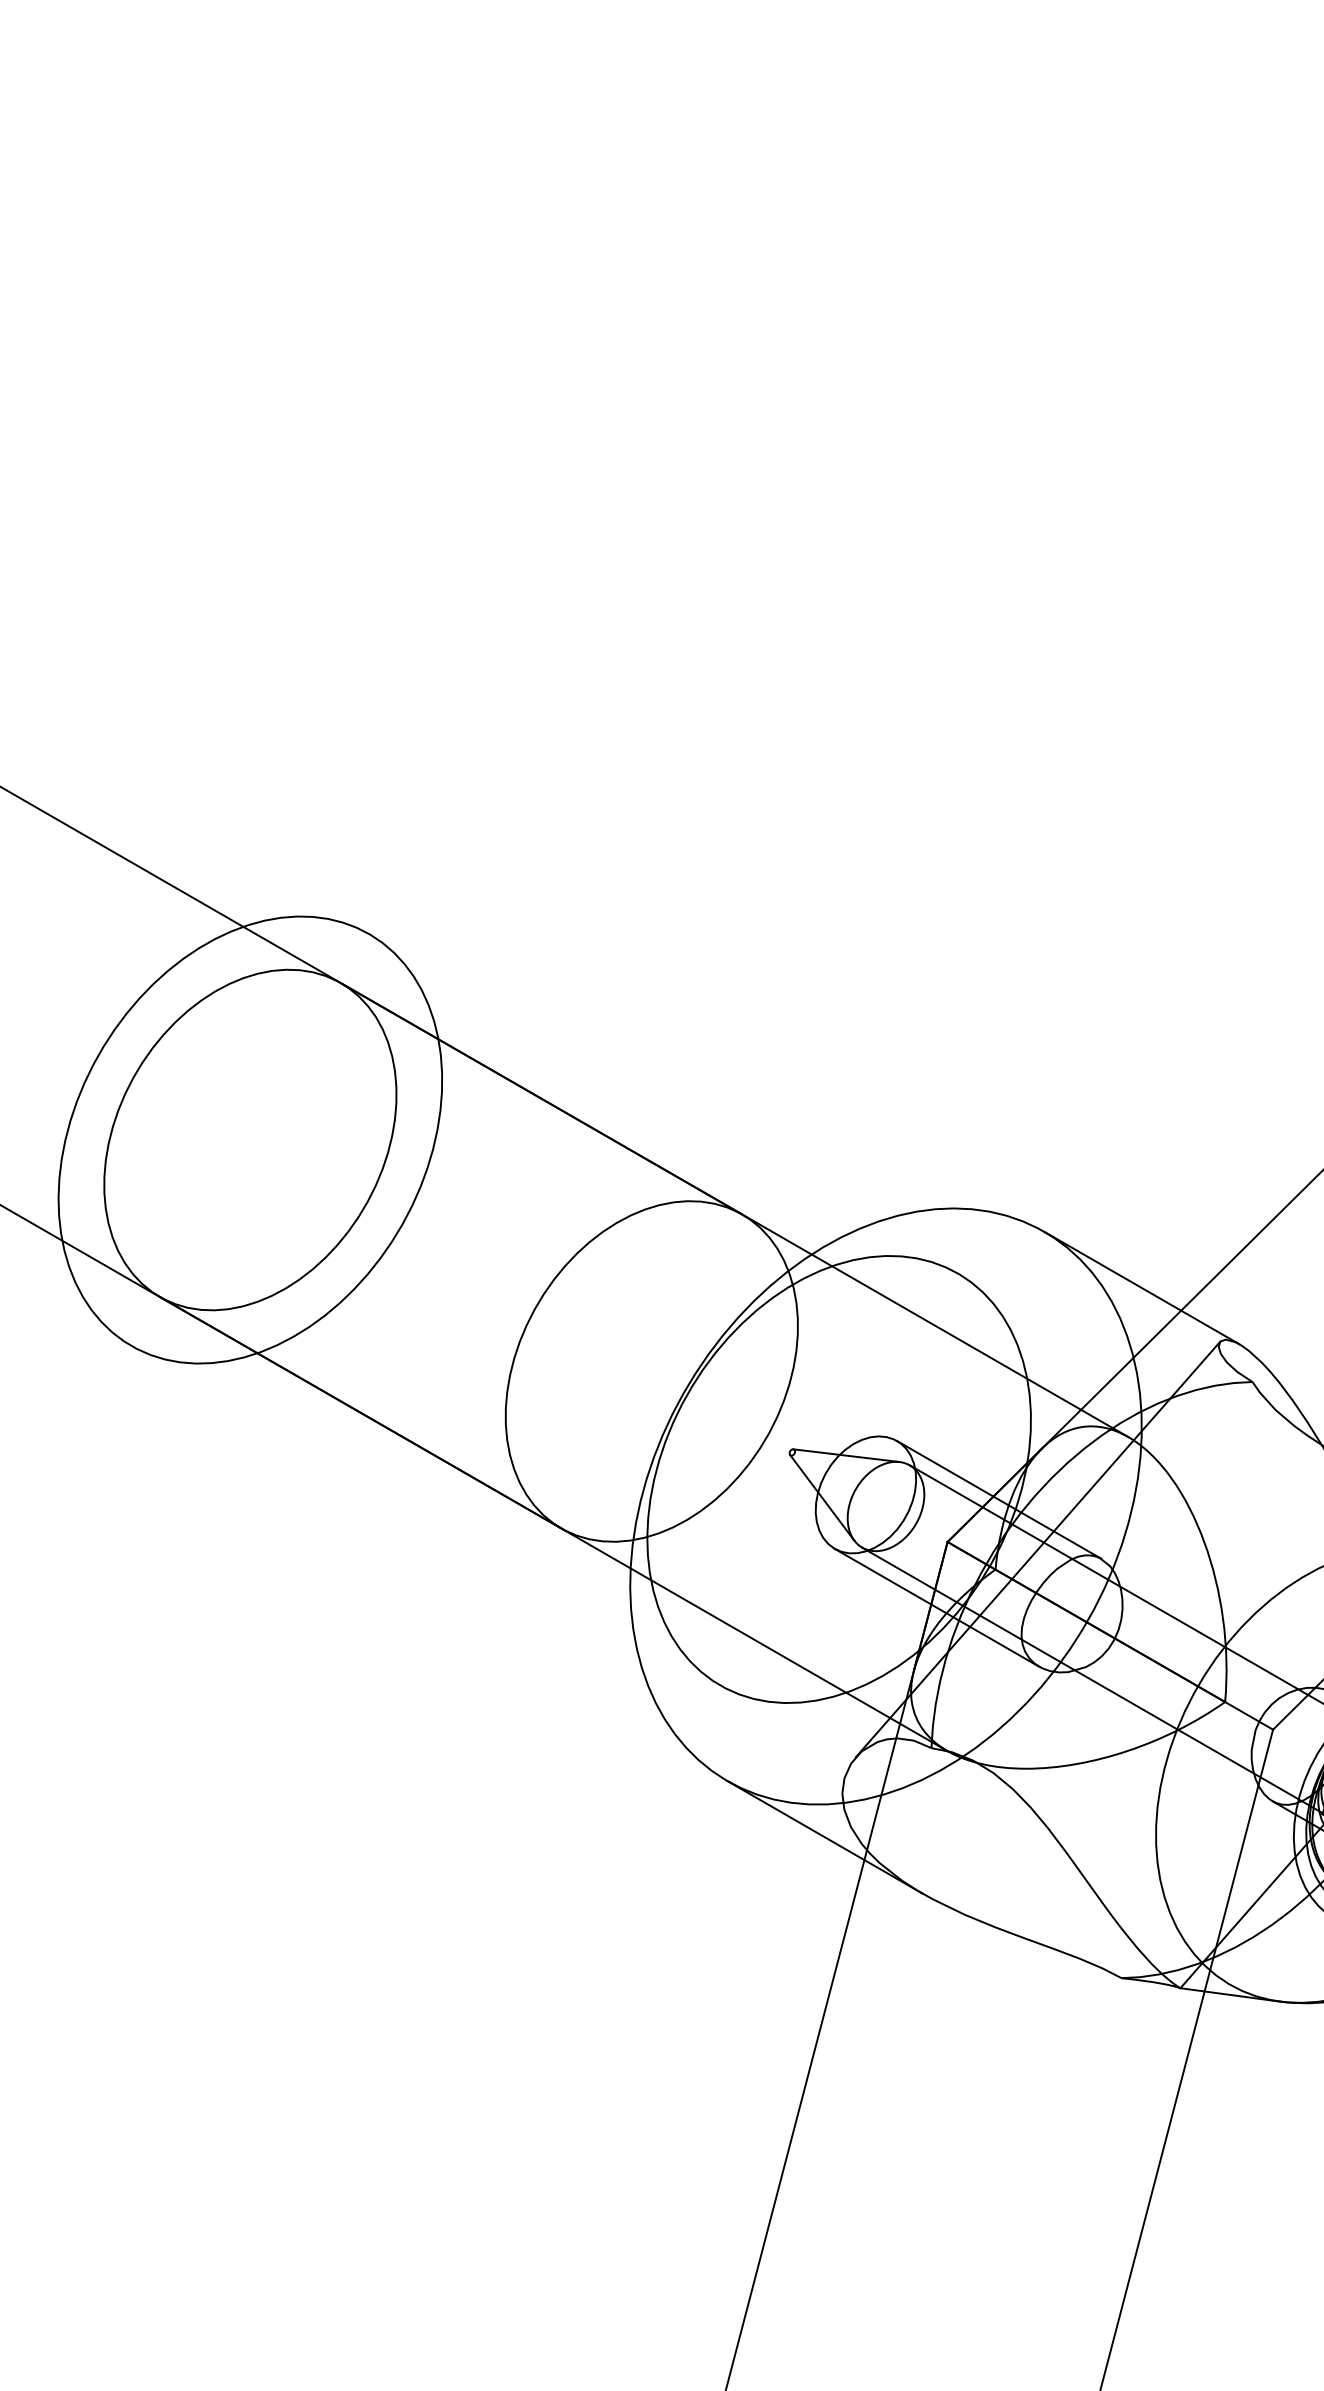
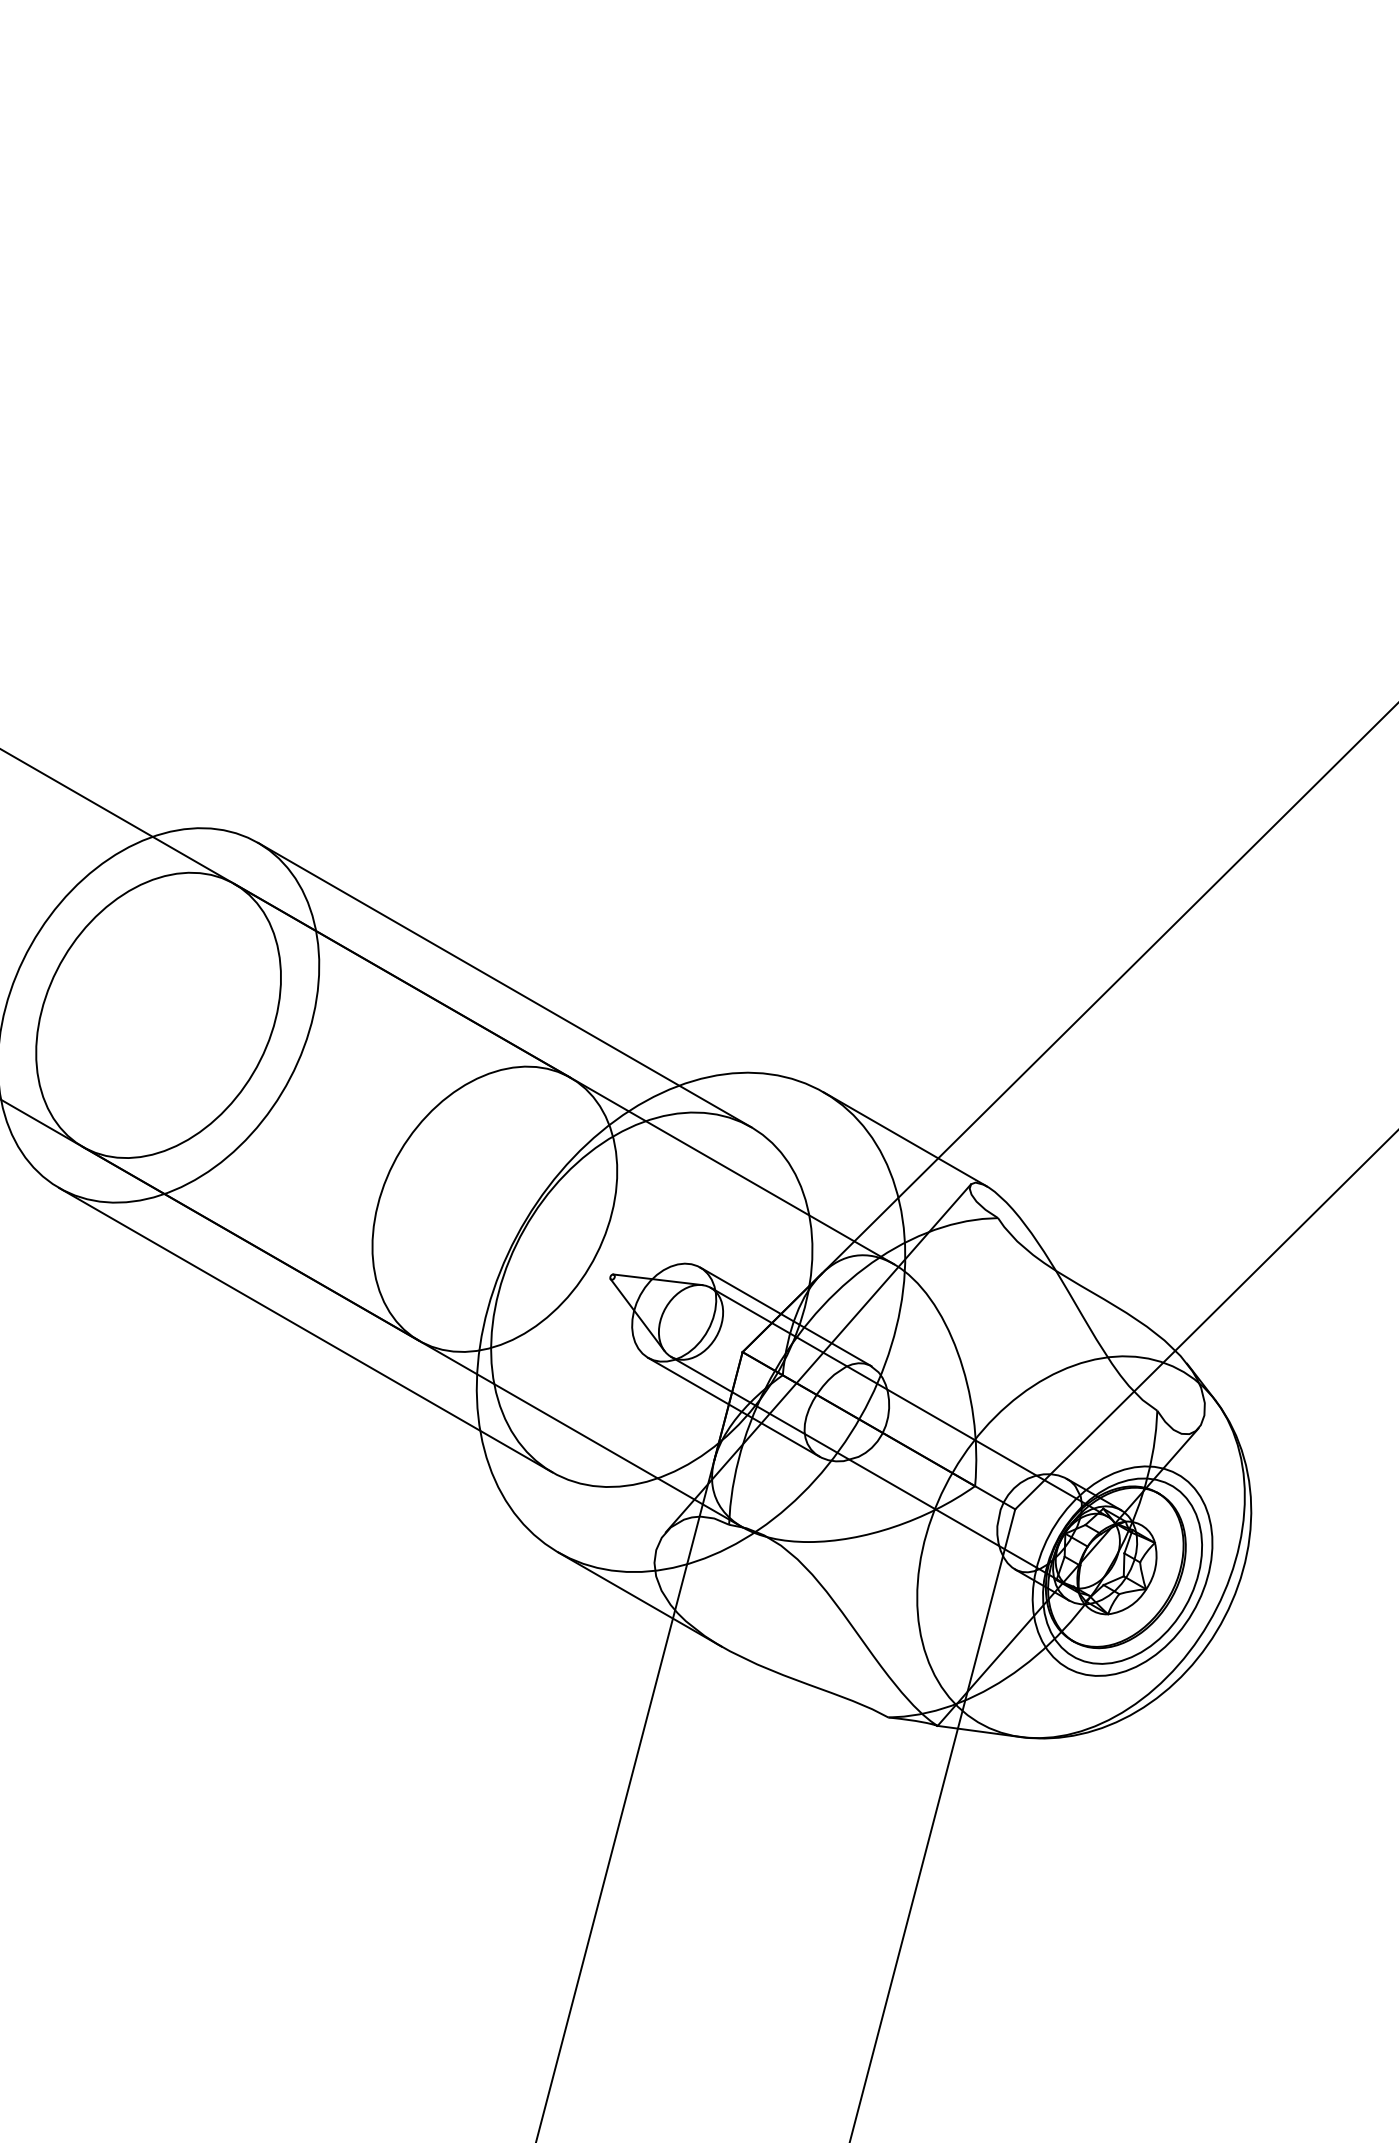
line: (663, 1103) -> (504, 984), added
line: (425, 1514) -> (305, 1329), added

